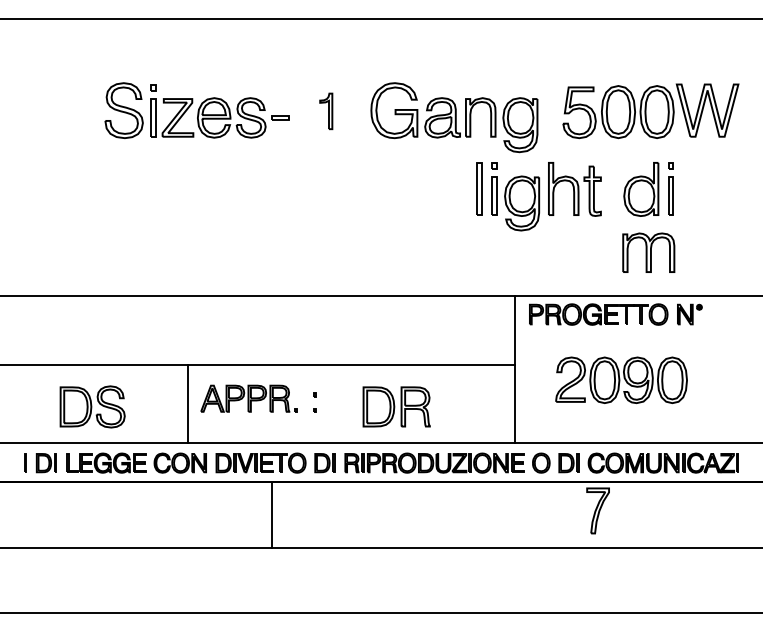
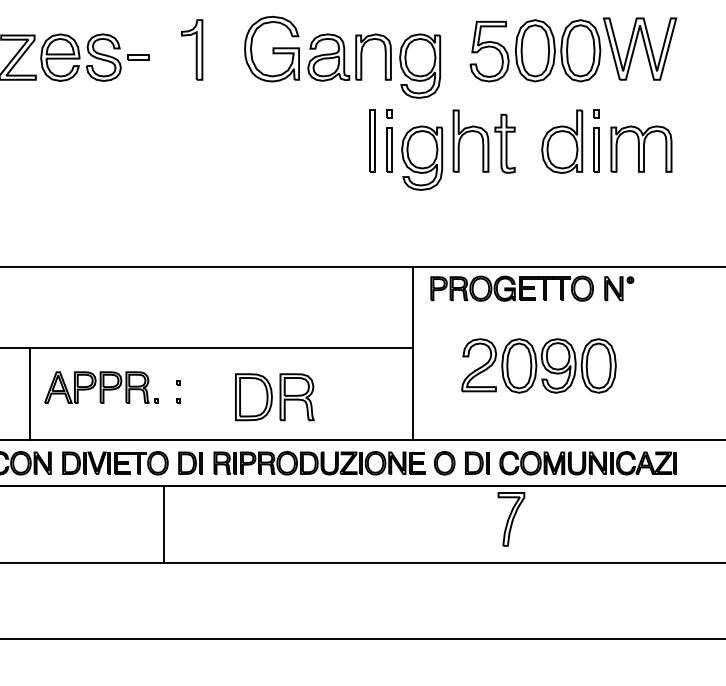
part: (325, 111) -> (191, 50), size x1.43
part: (648, 252) -> (641, 148), moved
line: (272, 514) -> (164, 523), moved

